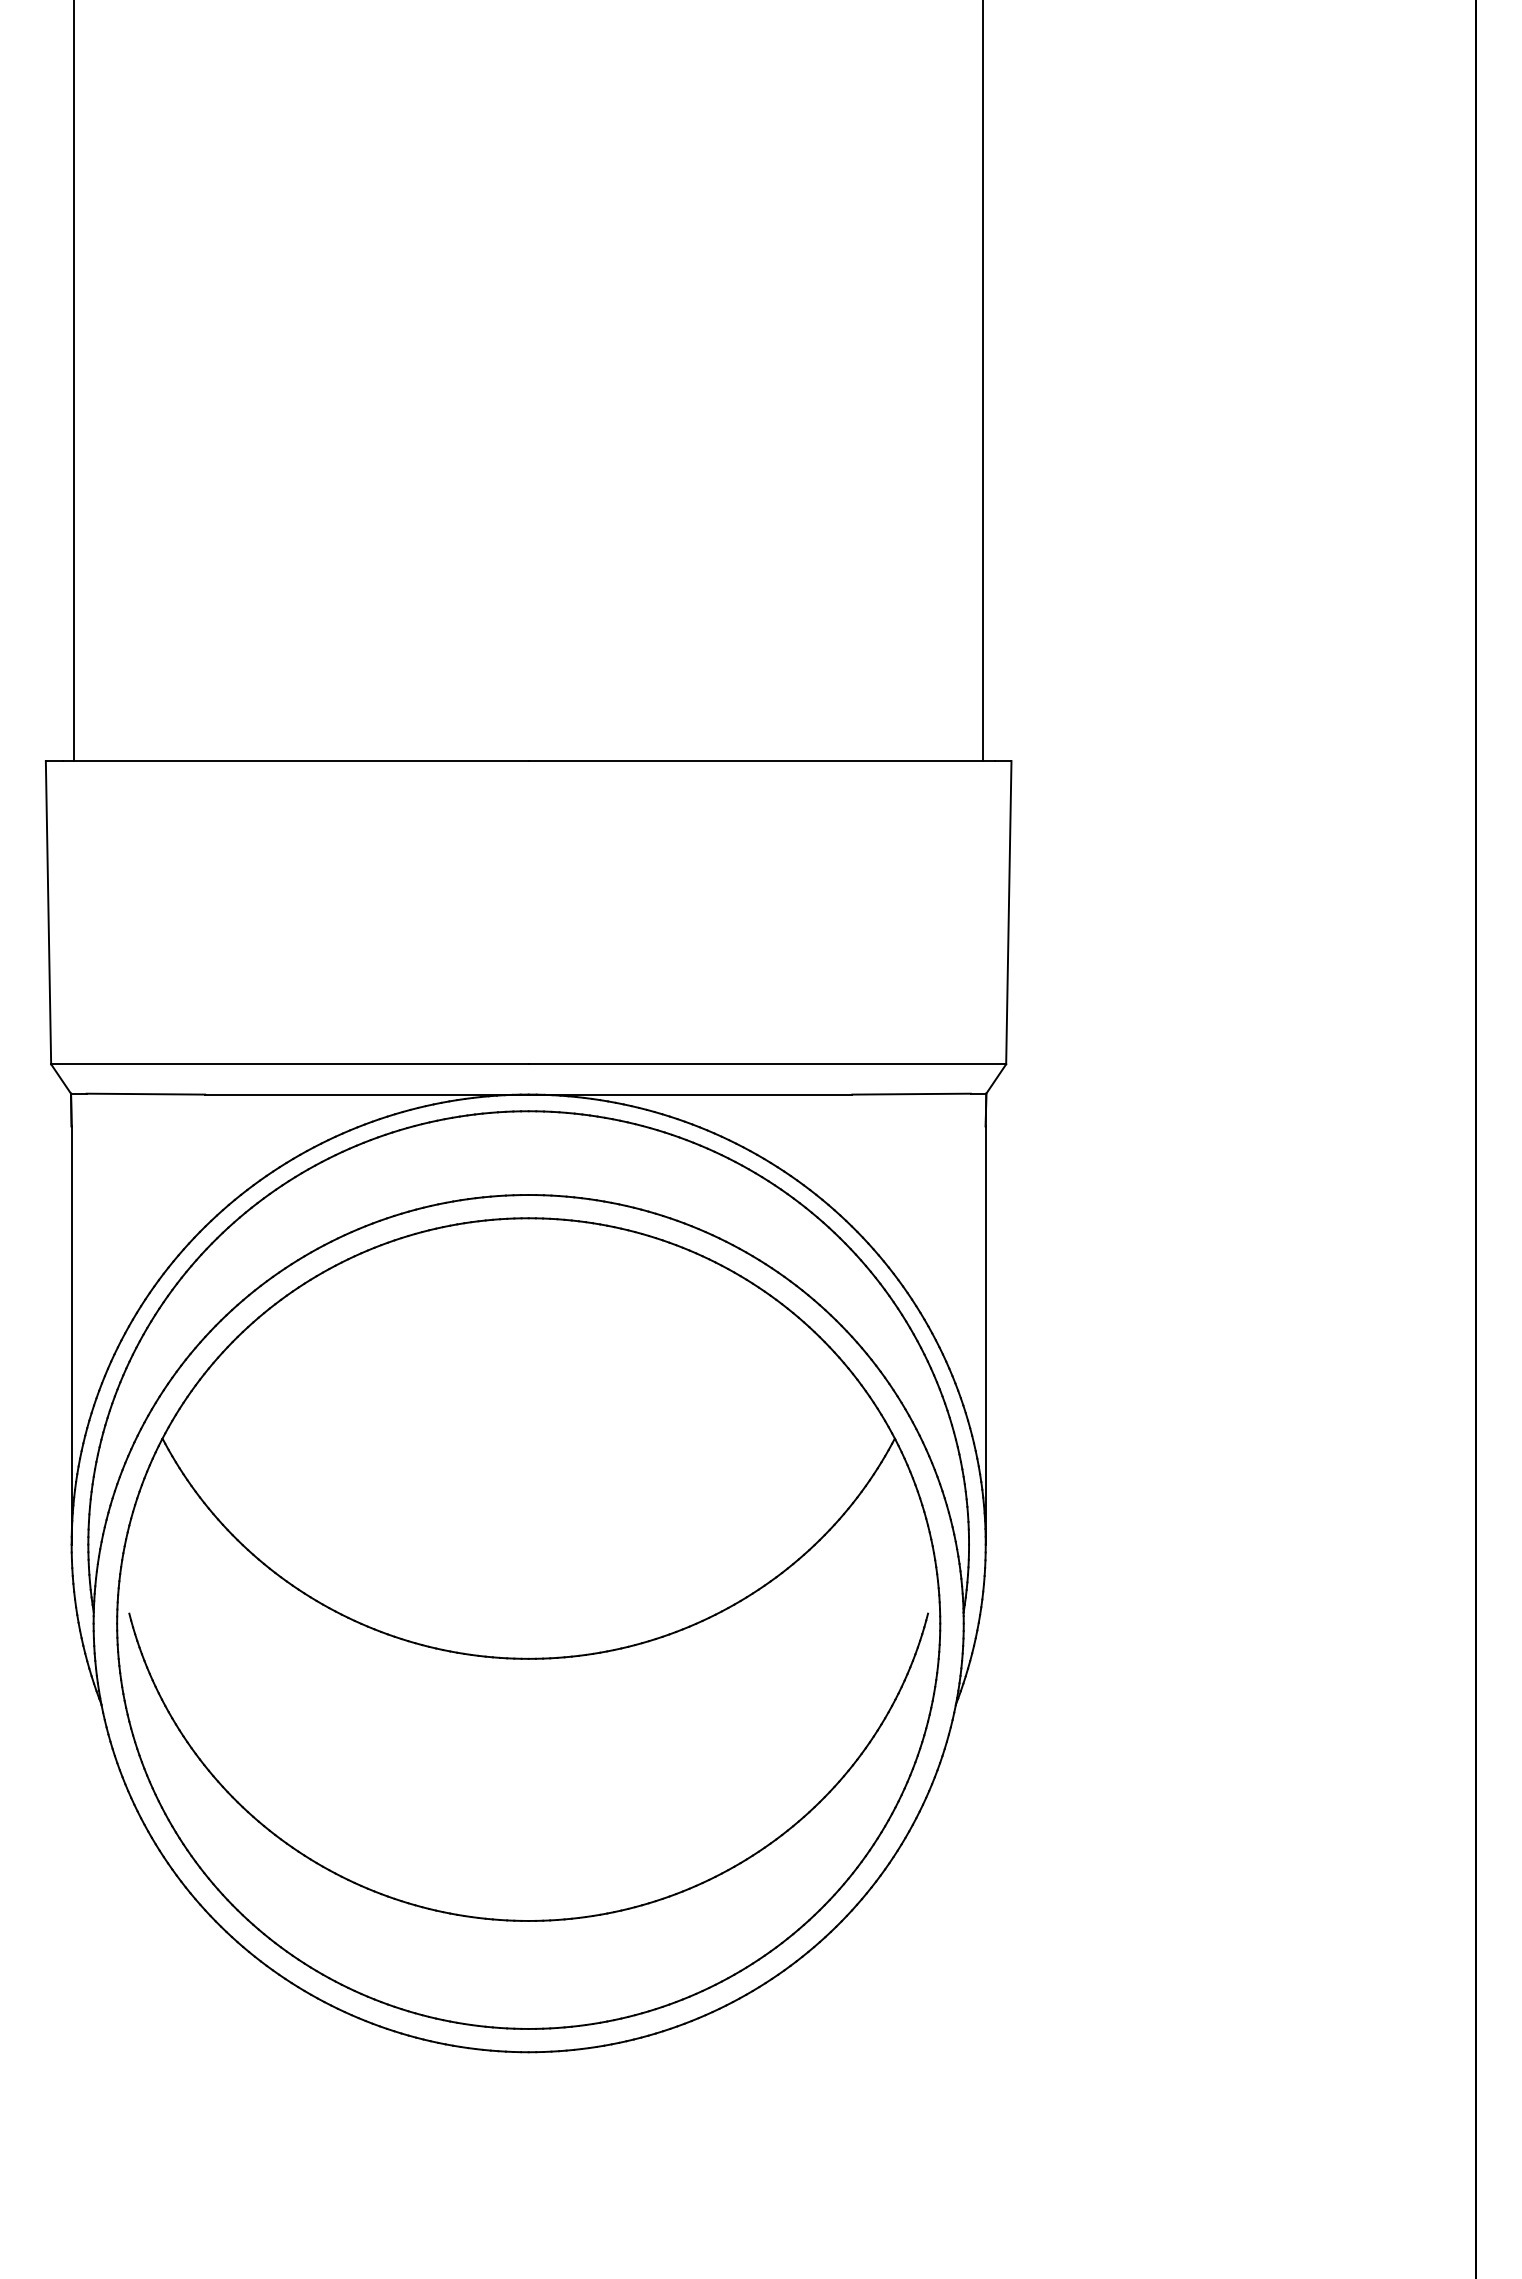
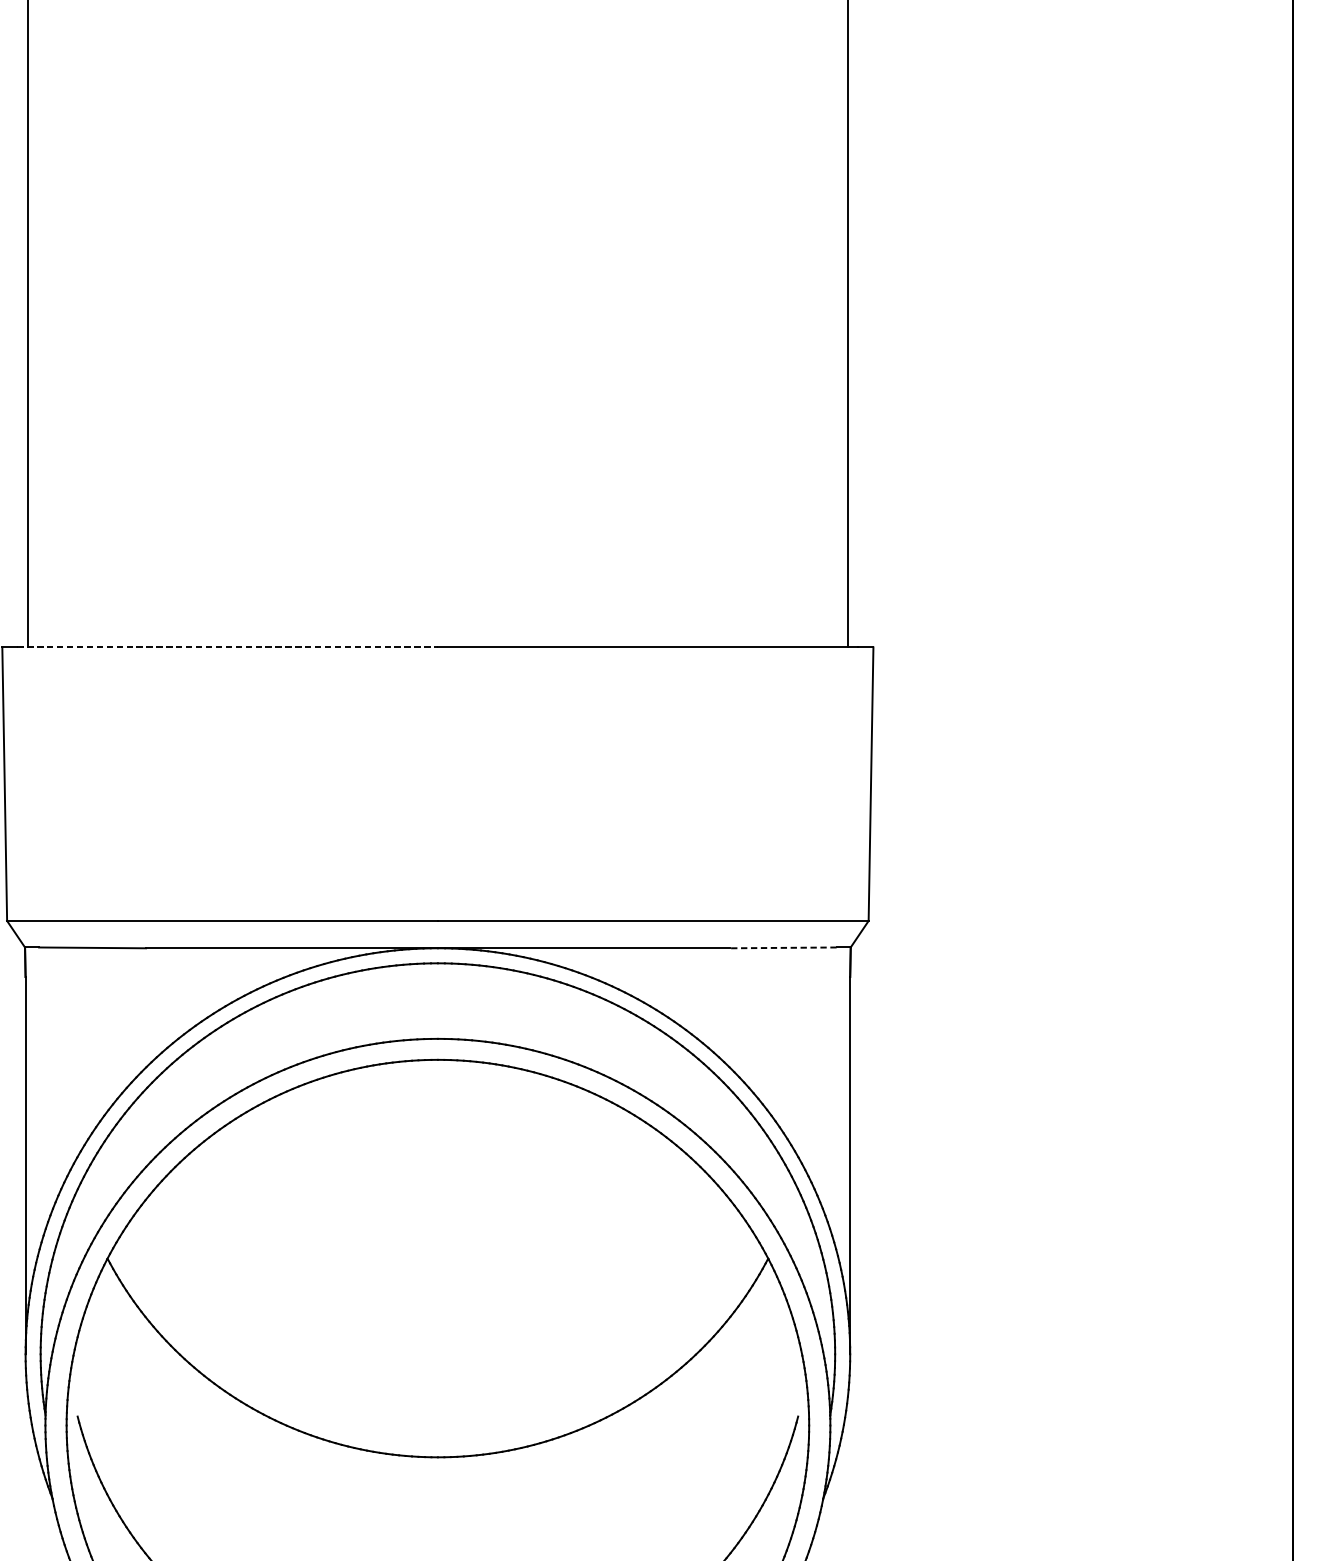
line: (296, 761) -> (228, 647), solid -> dashed
line: (911, 1094) -> (783, 948), solid -> dashed

